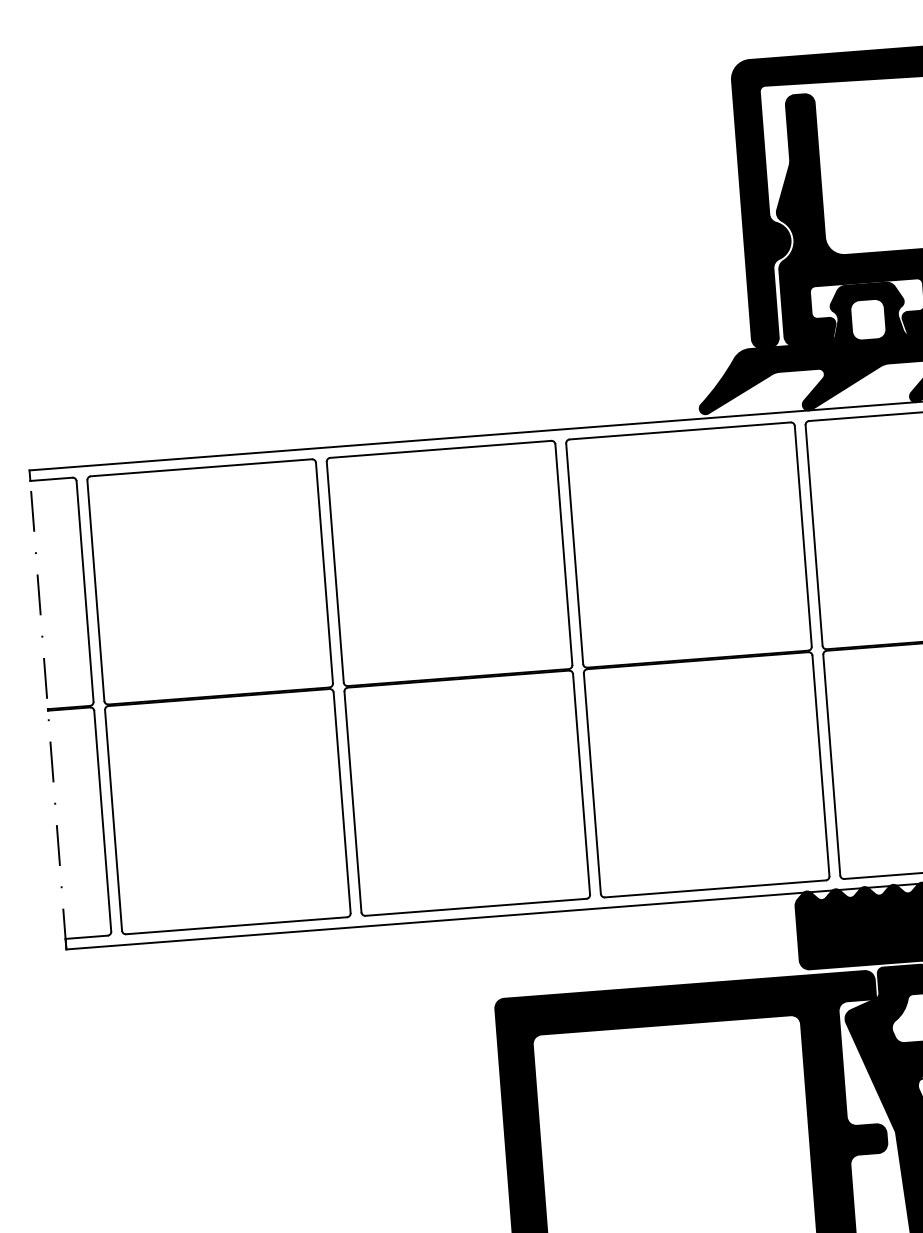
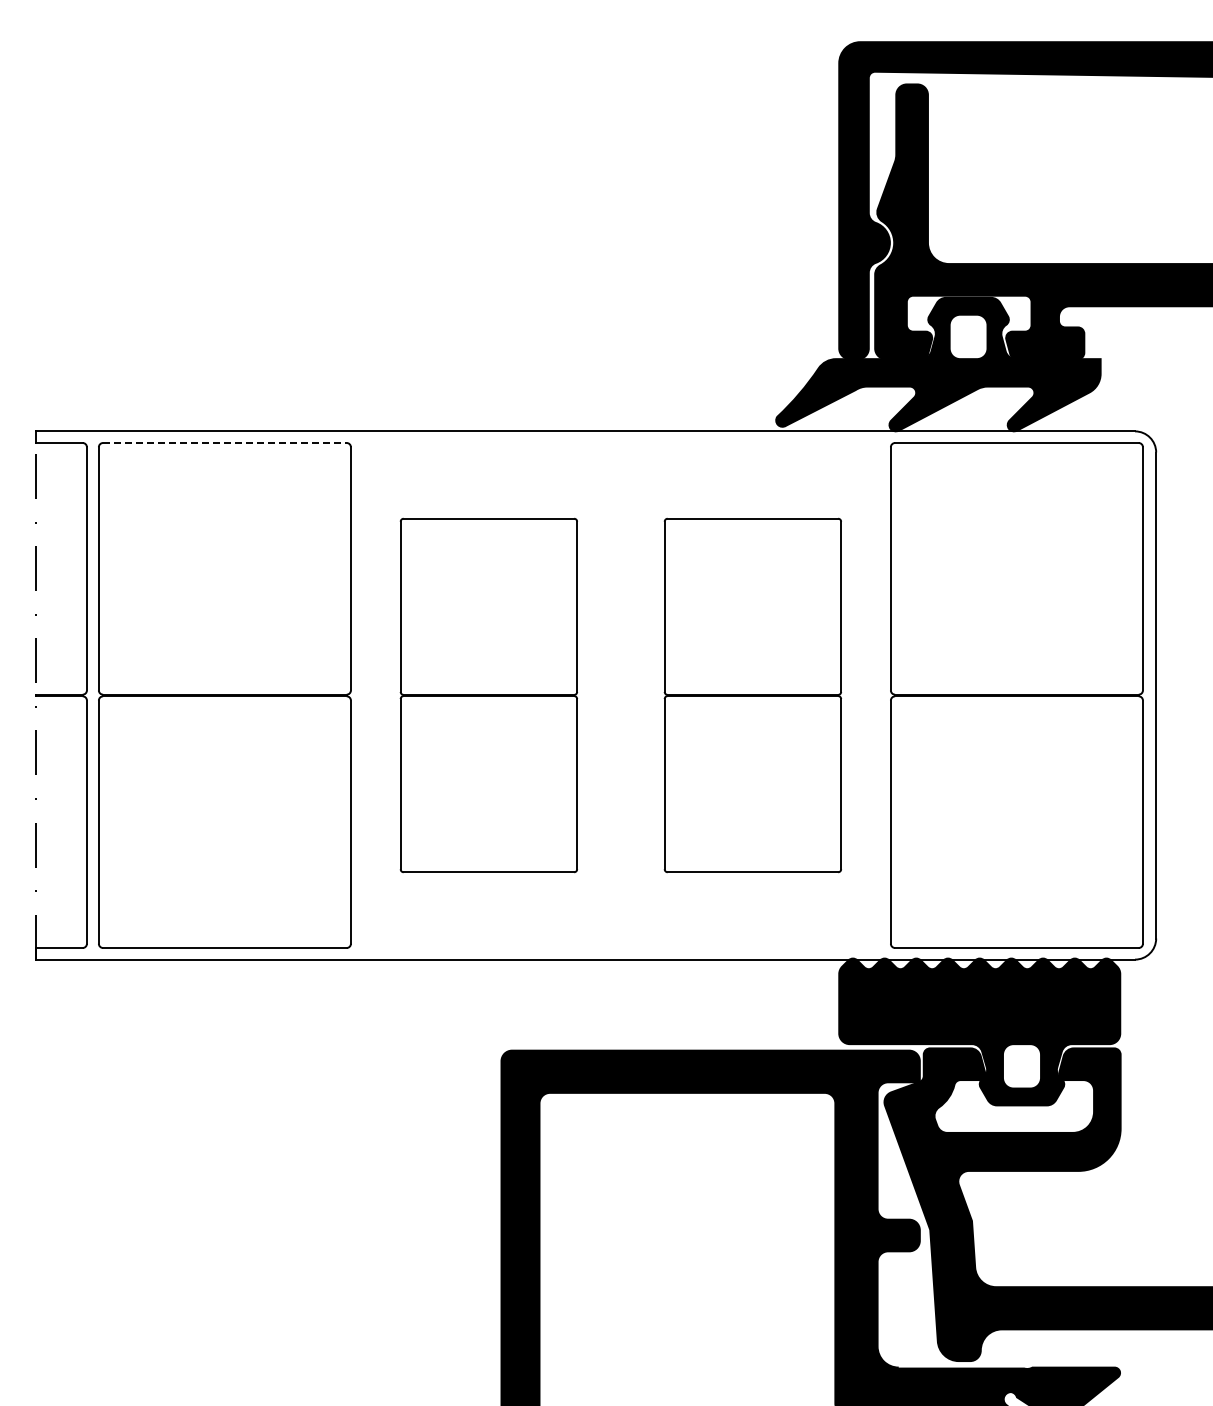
line: (201, 468) -> (224, 443), solid -> dashed
part: (697, 659) -> (752, 695), size x0.7
part: (458, 678) -> (488, 695), size x0.7

